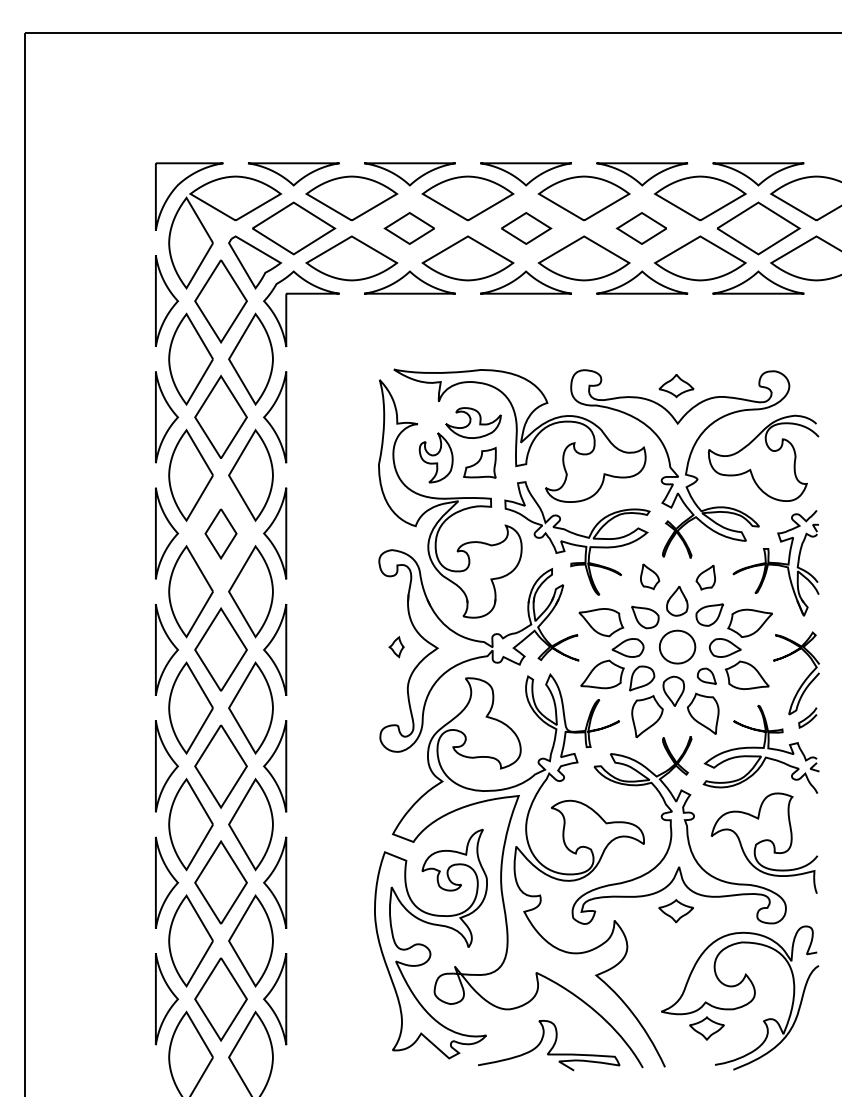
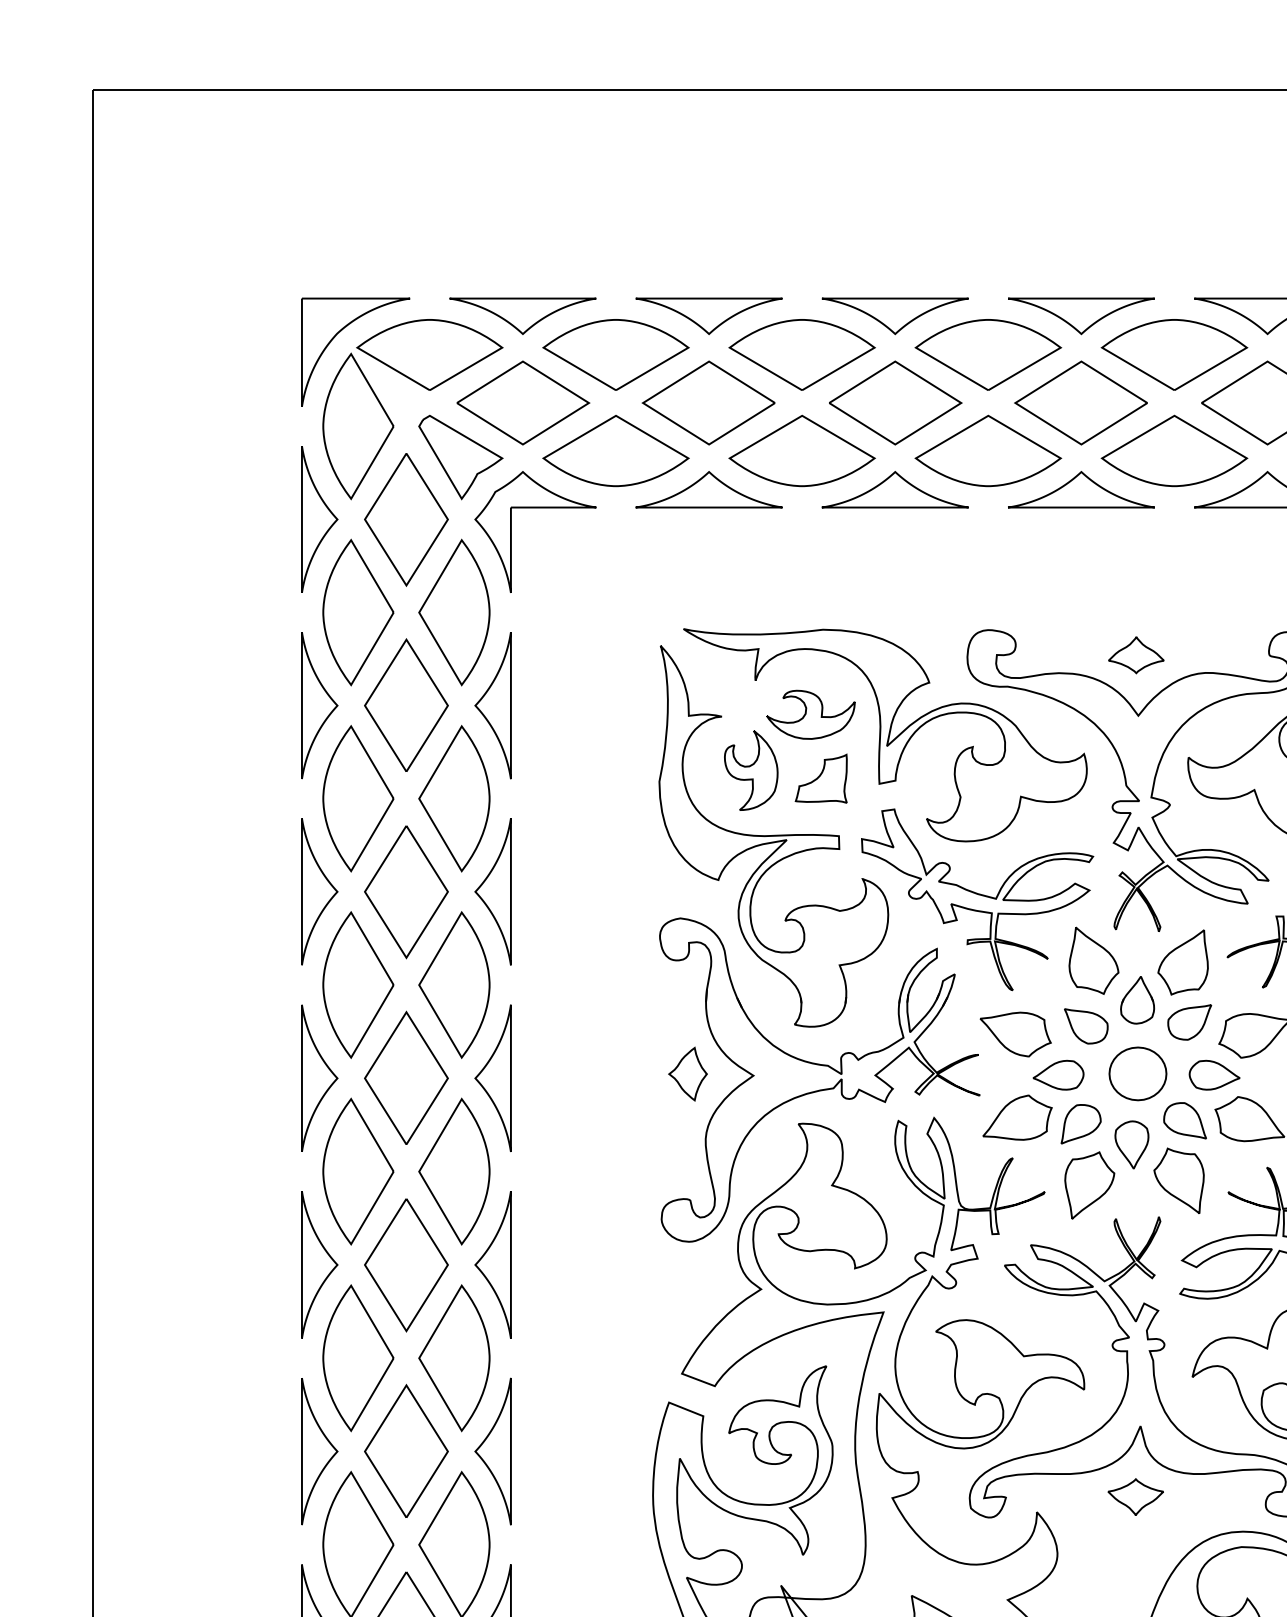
part: (409, 228) -> (708, 403), size x1.67
part: (526, 228) -> (895, 403), size x1.67
part: (641, 228) -> (1080, 403), size x1.67
part: (220, 533) -> (405, 891), size x1.67
part: (649, 576) -> (1093, 960), size x1.67
part: (705, 577) -> (1182, 962), size x1.67
part: (396, 646) -> (687, 1072), size x1.67
part: (706, 676) -> (1184, 1120), size x1.43

